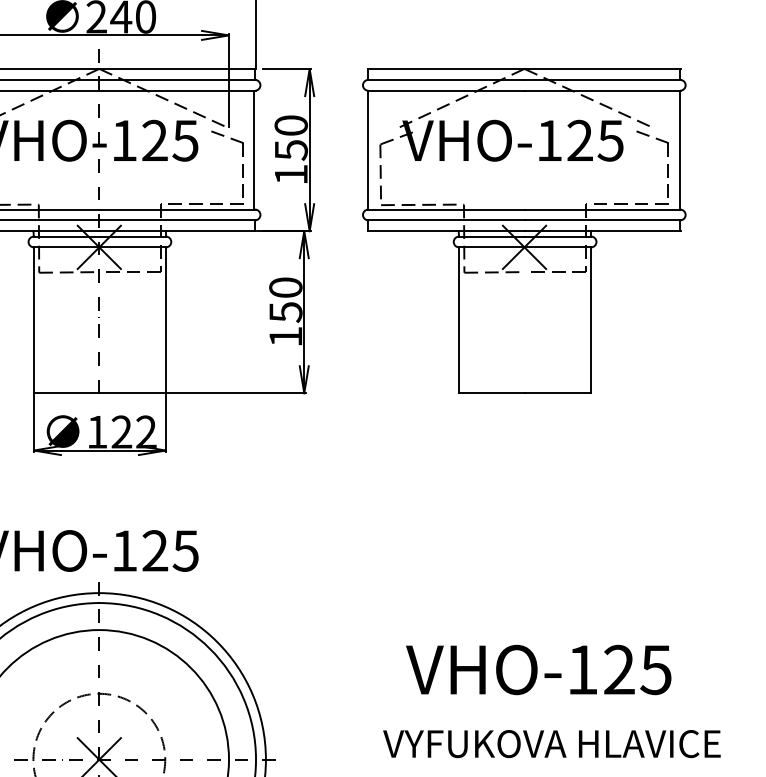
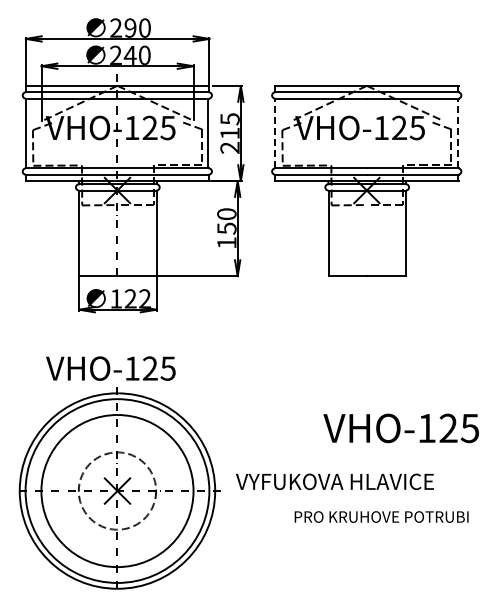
text: (290, 150) -> (229, 133), 150 -> 215
line: (368, 150) -> (275, 133), solid -> dashed
line: (679, 150) -> (457, 133), solid -> dashed
text: (537, 670) -> (400, 428), moved
text: (551, 743) -> (334, 481), moved

